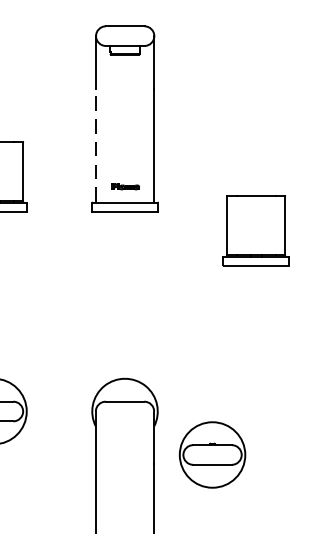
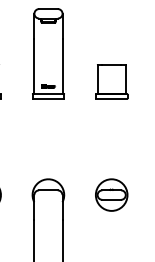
line: (96, 143) -> (34, 65), dashed -> solid
part: (255, 230) -> (111, 81), moved
part: (212, 453) -> (111, 194), moved

